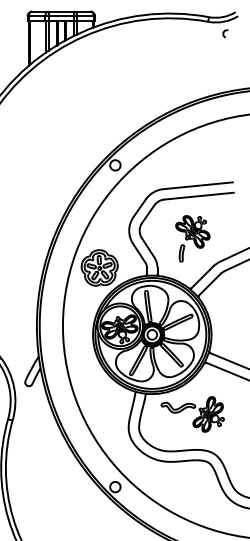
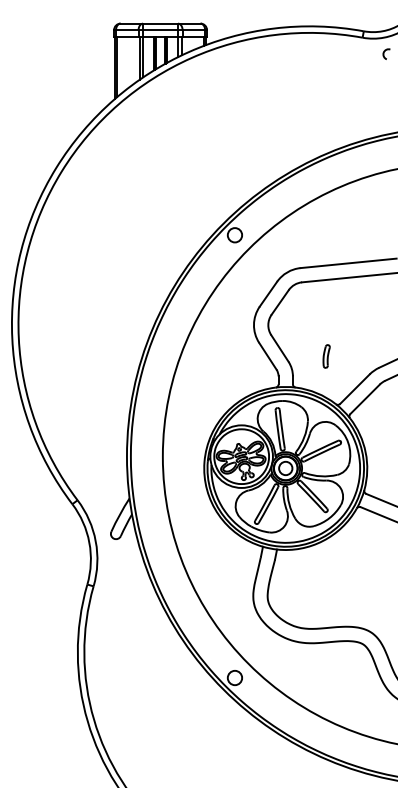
part: (192, 231) -> (341, 326), removed
part: (99, 268) -> (213, 376), removed
part: (195, 418) -> (345, 583), removed

